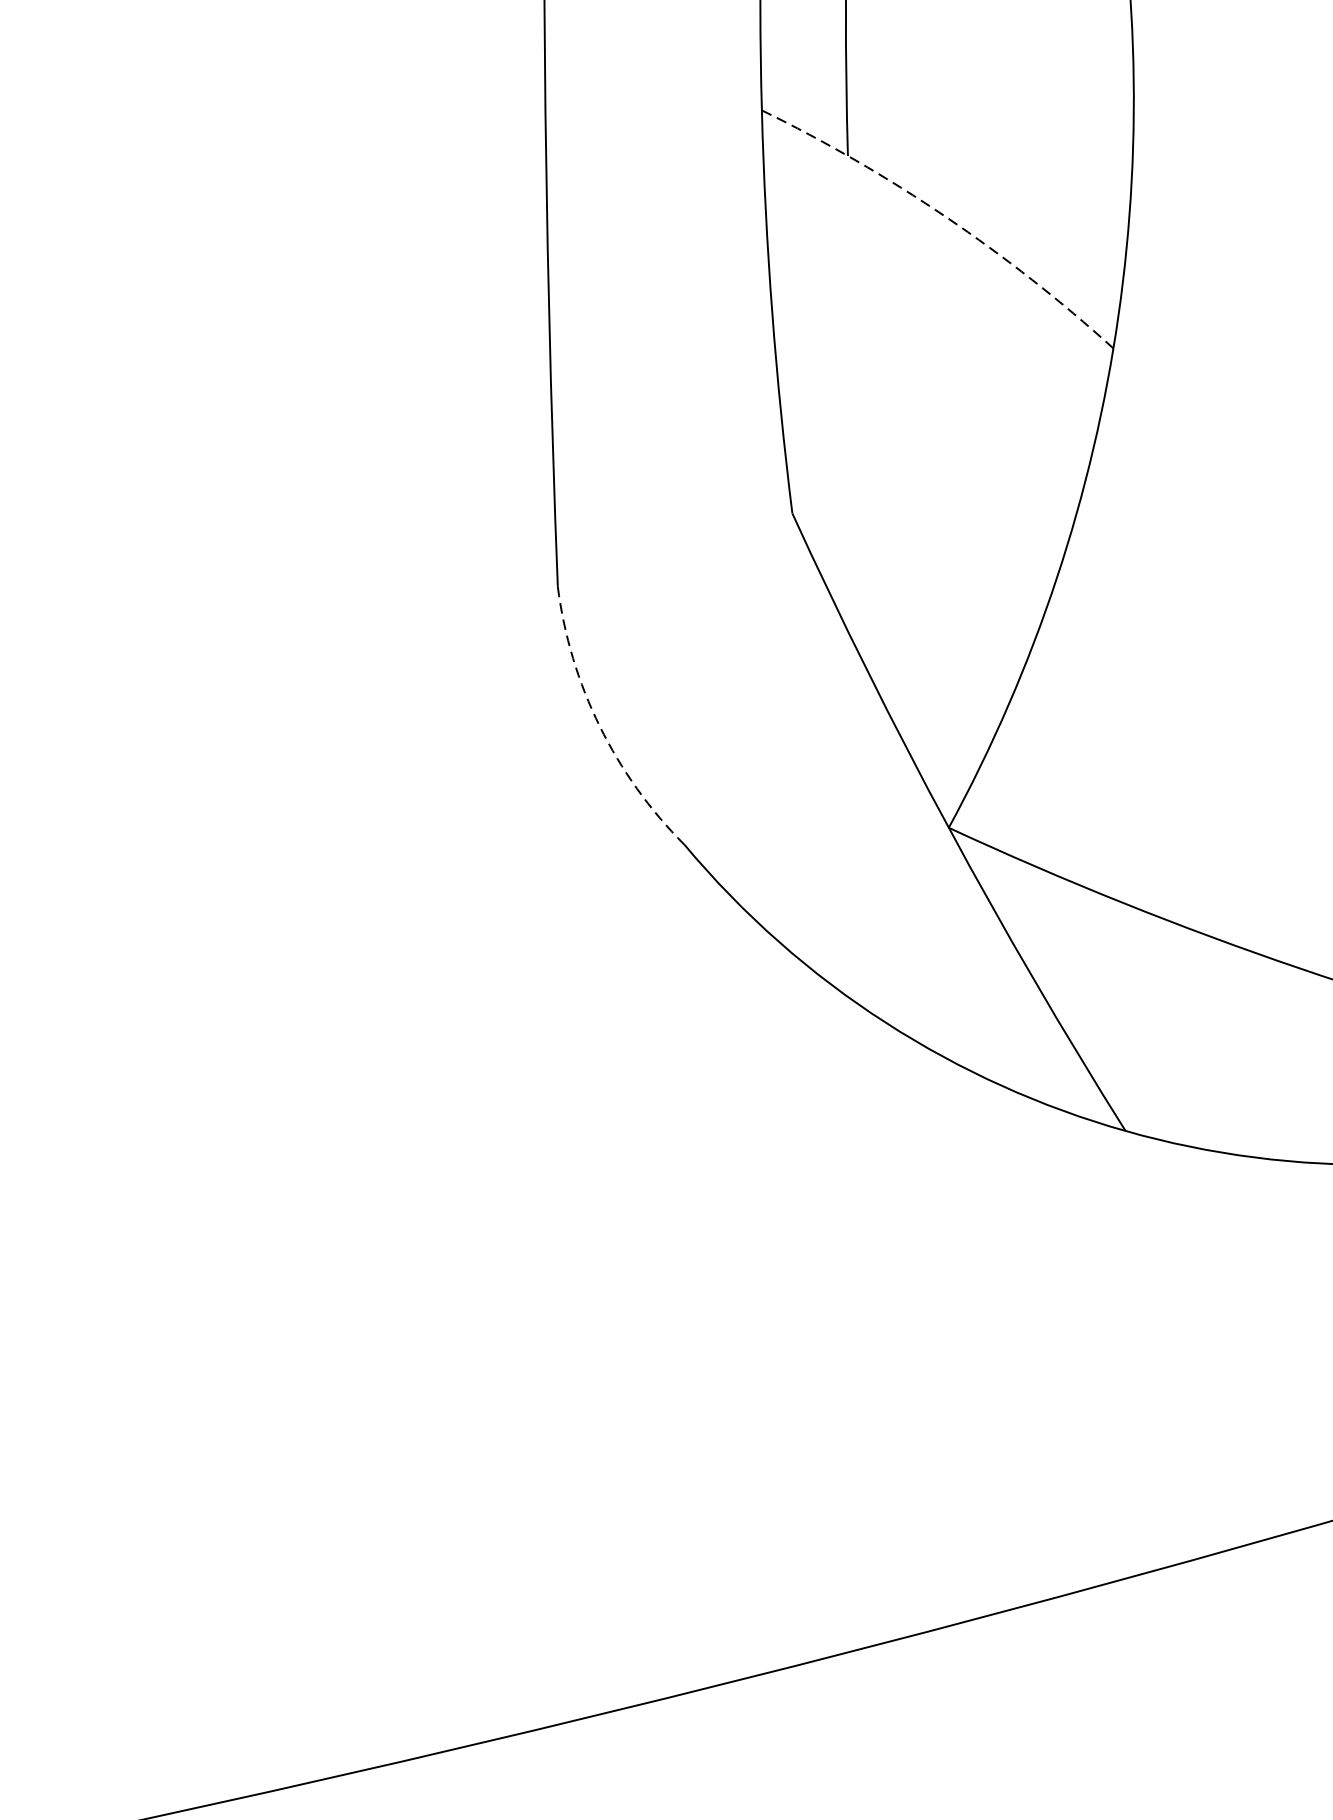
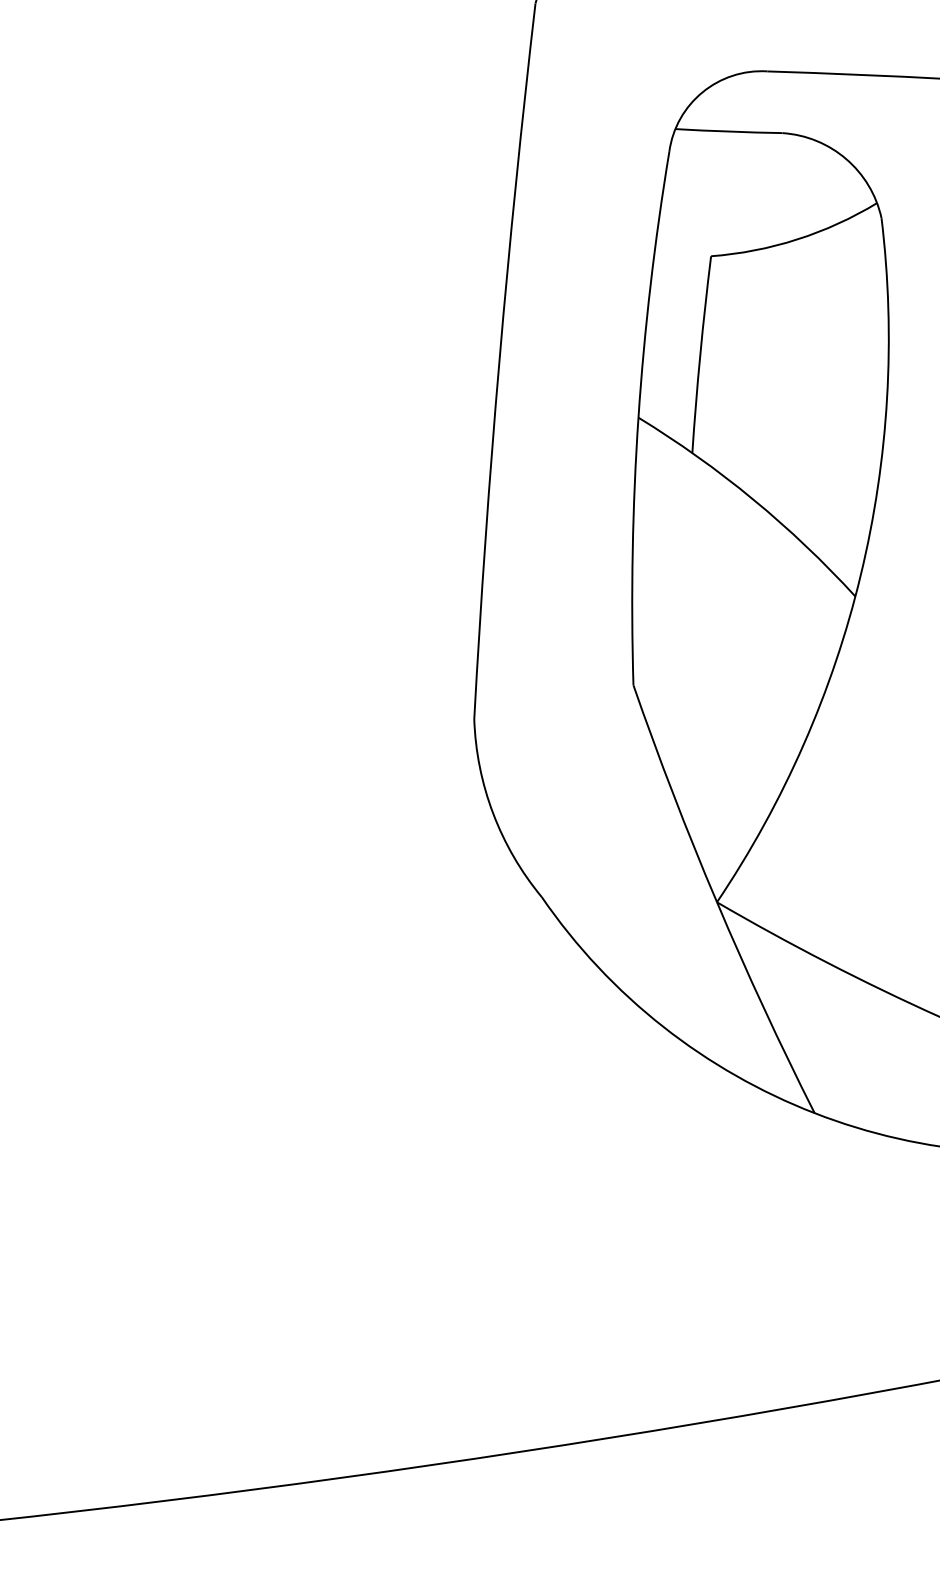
arc: (946, 217) -> (753, 499), dashed -> solid
arc: (600, 726) -> (493, 813), dashed -> solid

